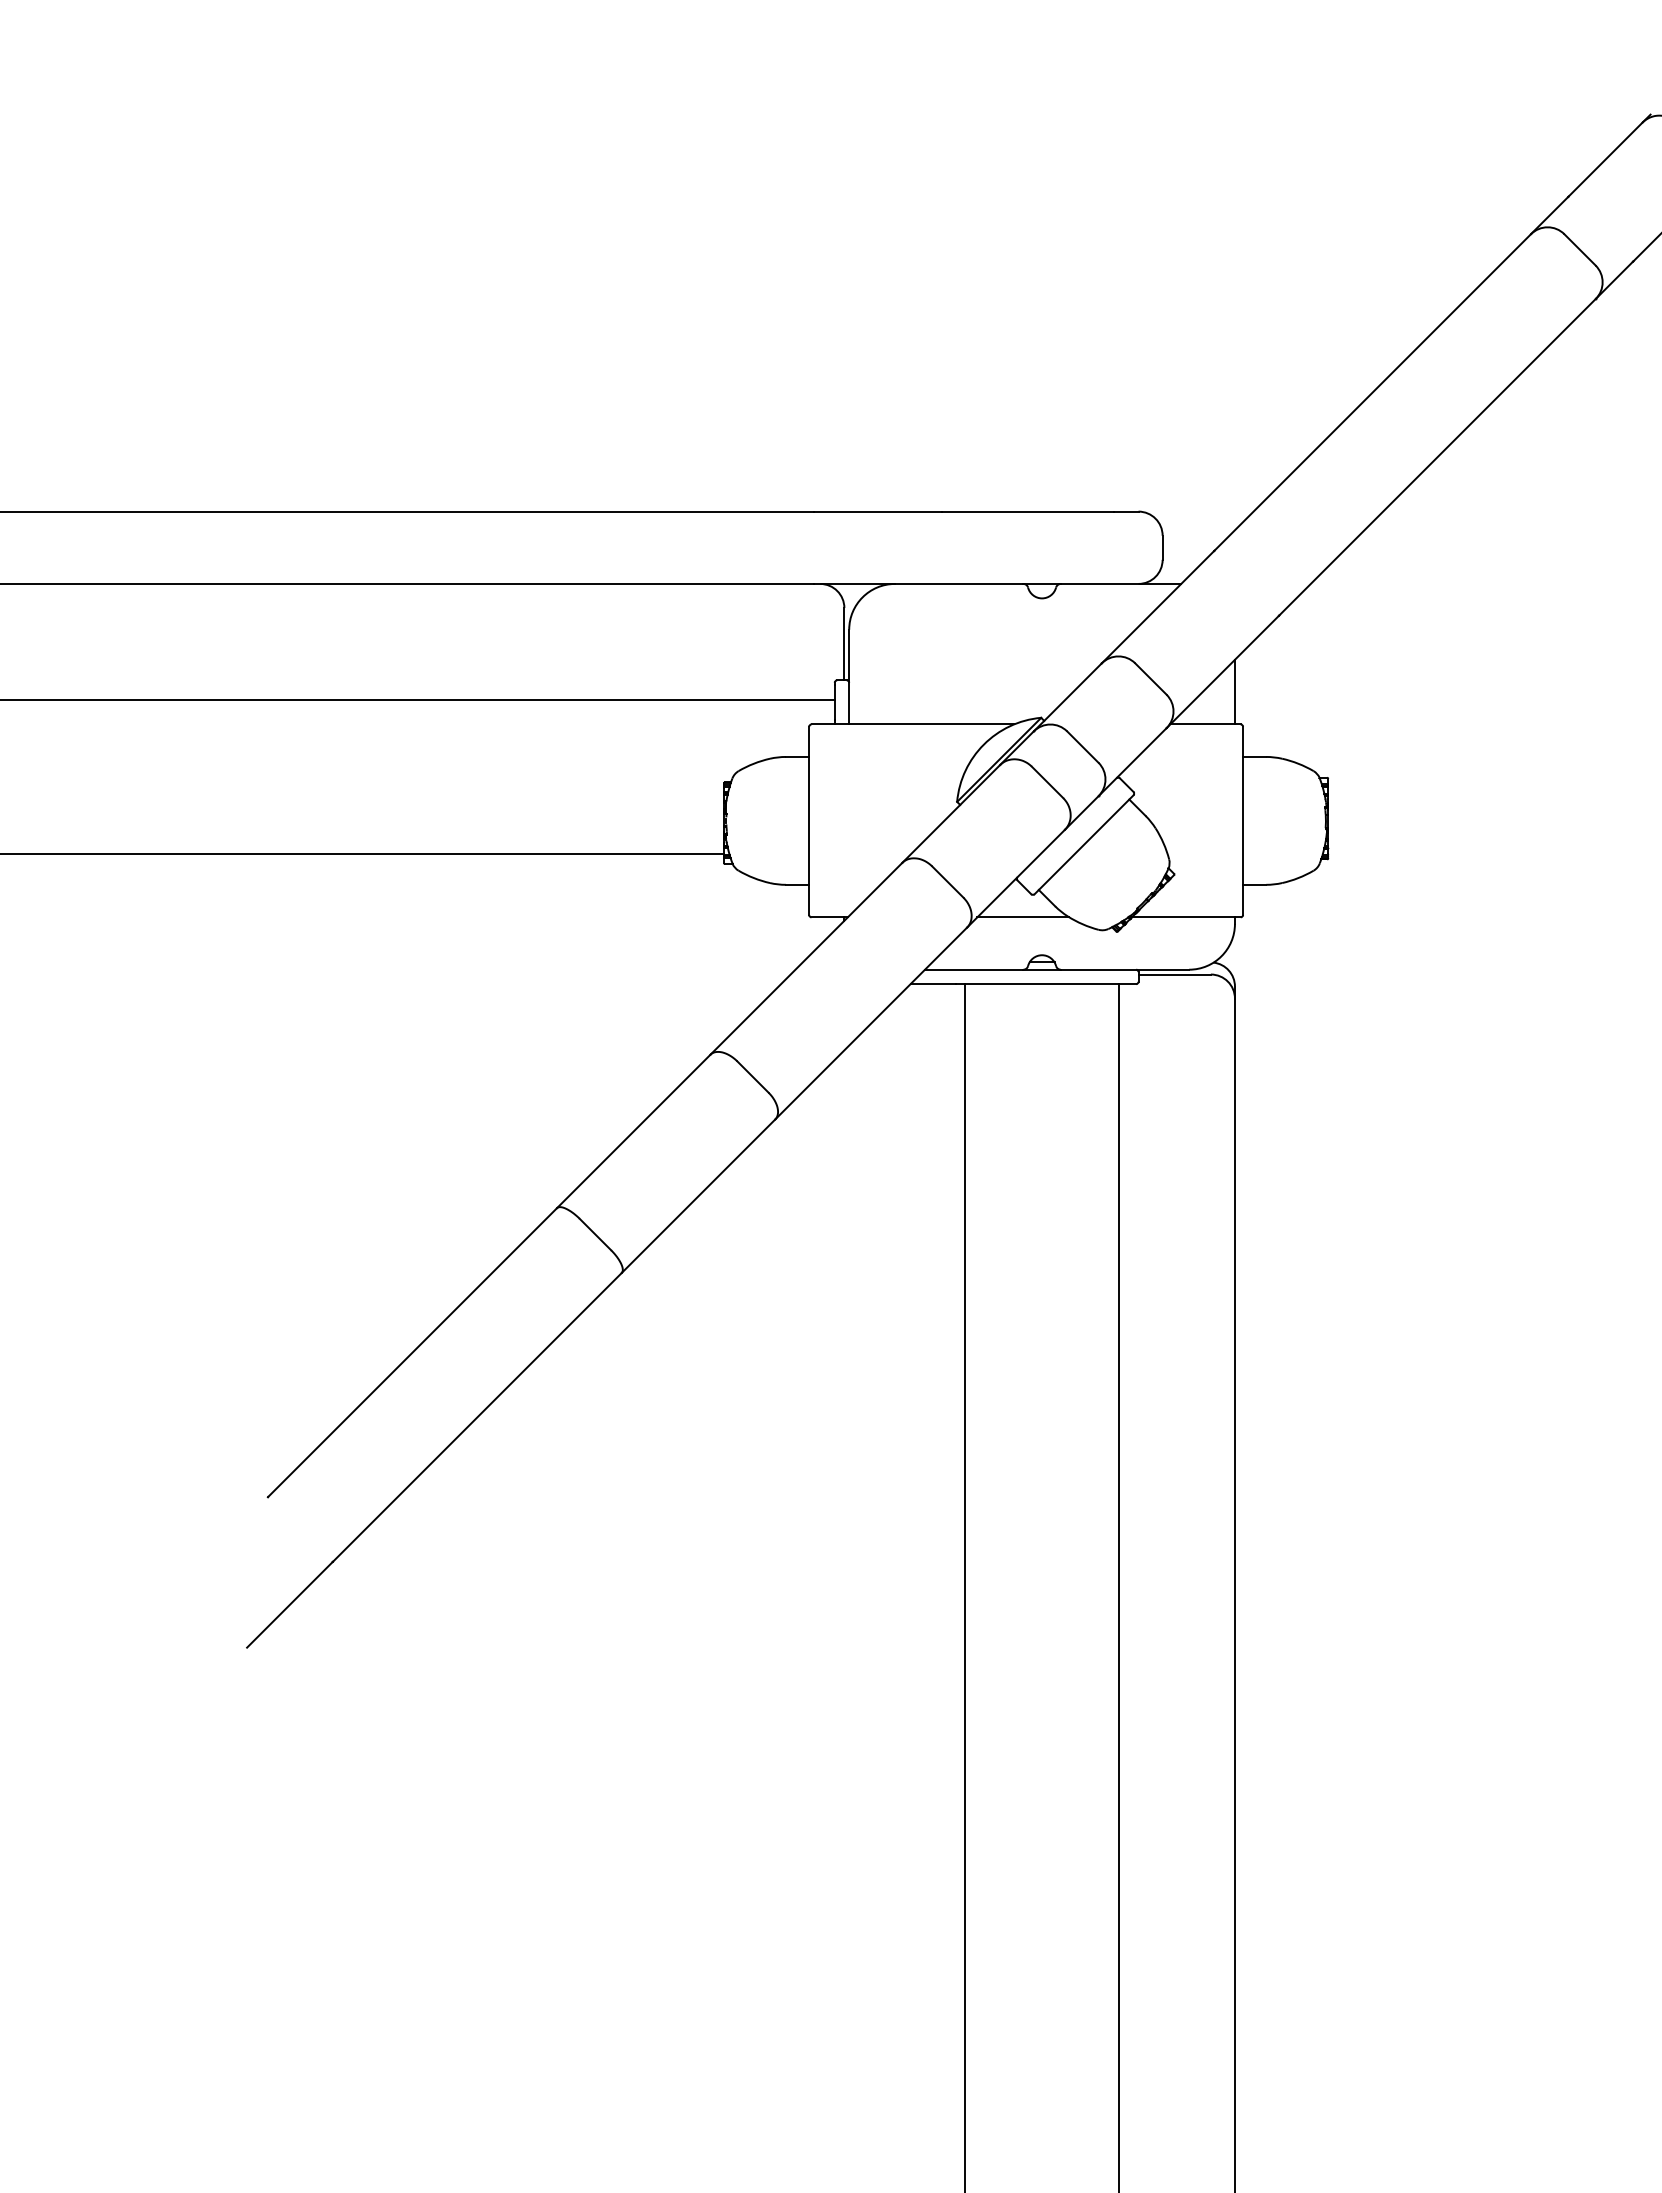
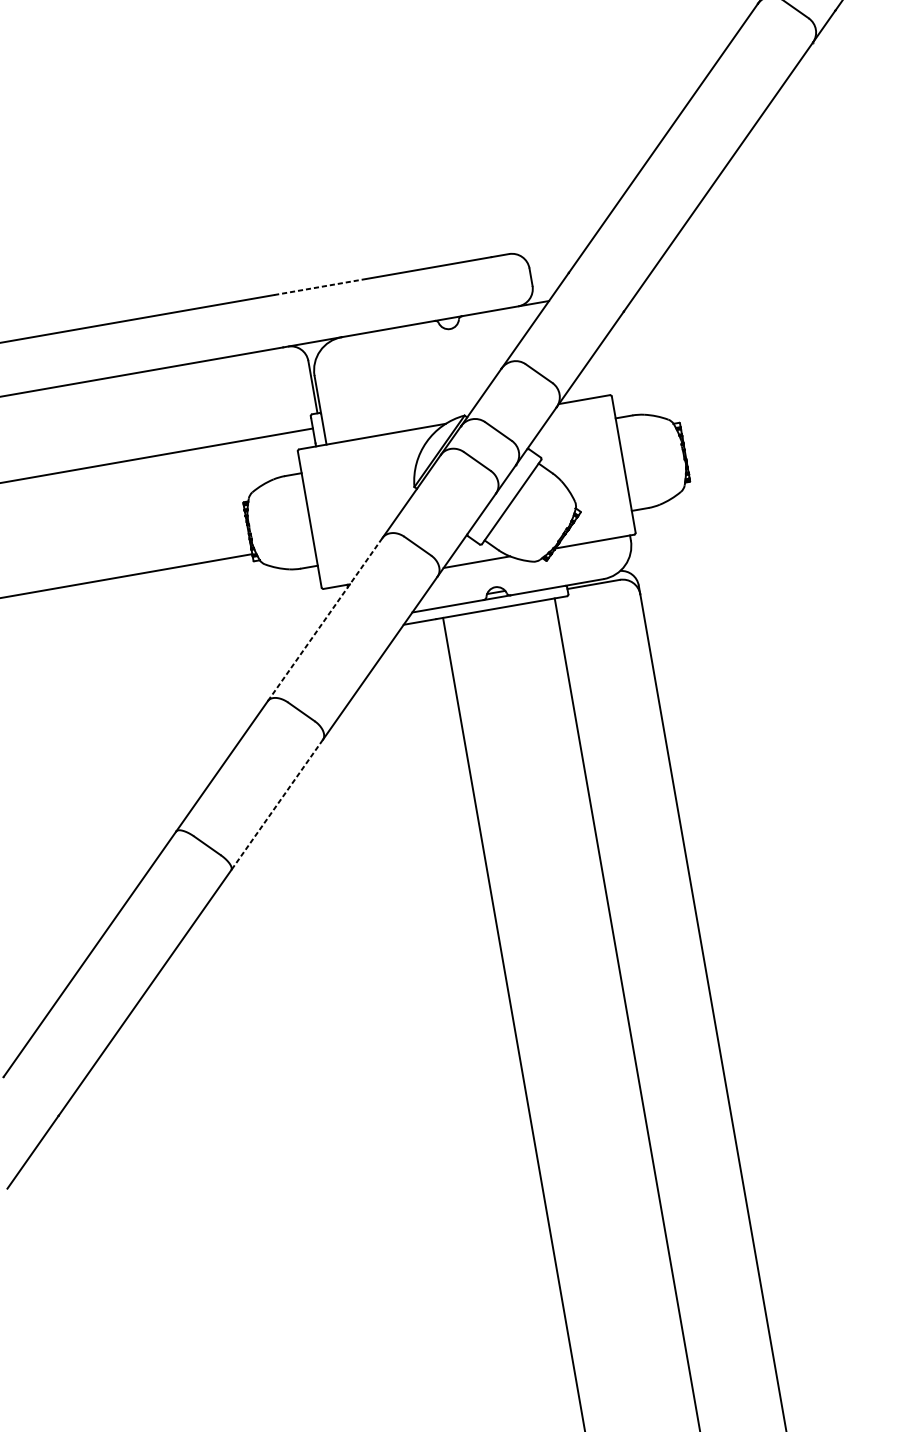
line: (878, 511) -> (320, 286), solid -> dashed
line: (1234, 691) -> (601, 372), removed
line: (806, 958) -> (325, 619), solid -> dashed
line: (698, 1196) -> (277, 805), solid -> dashed

